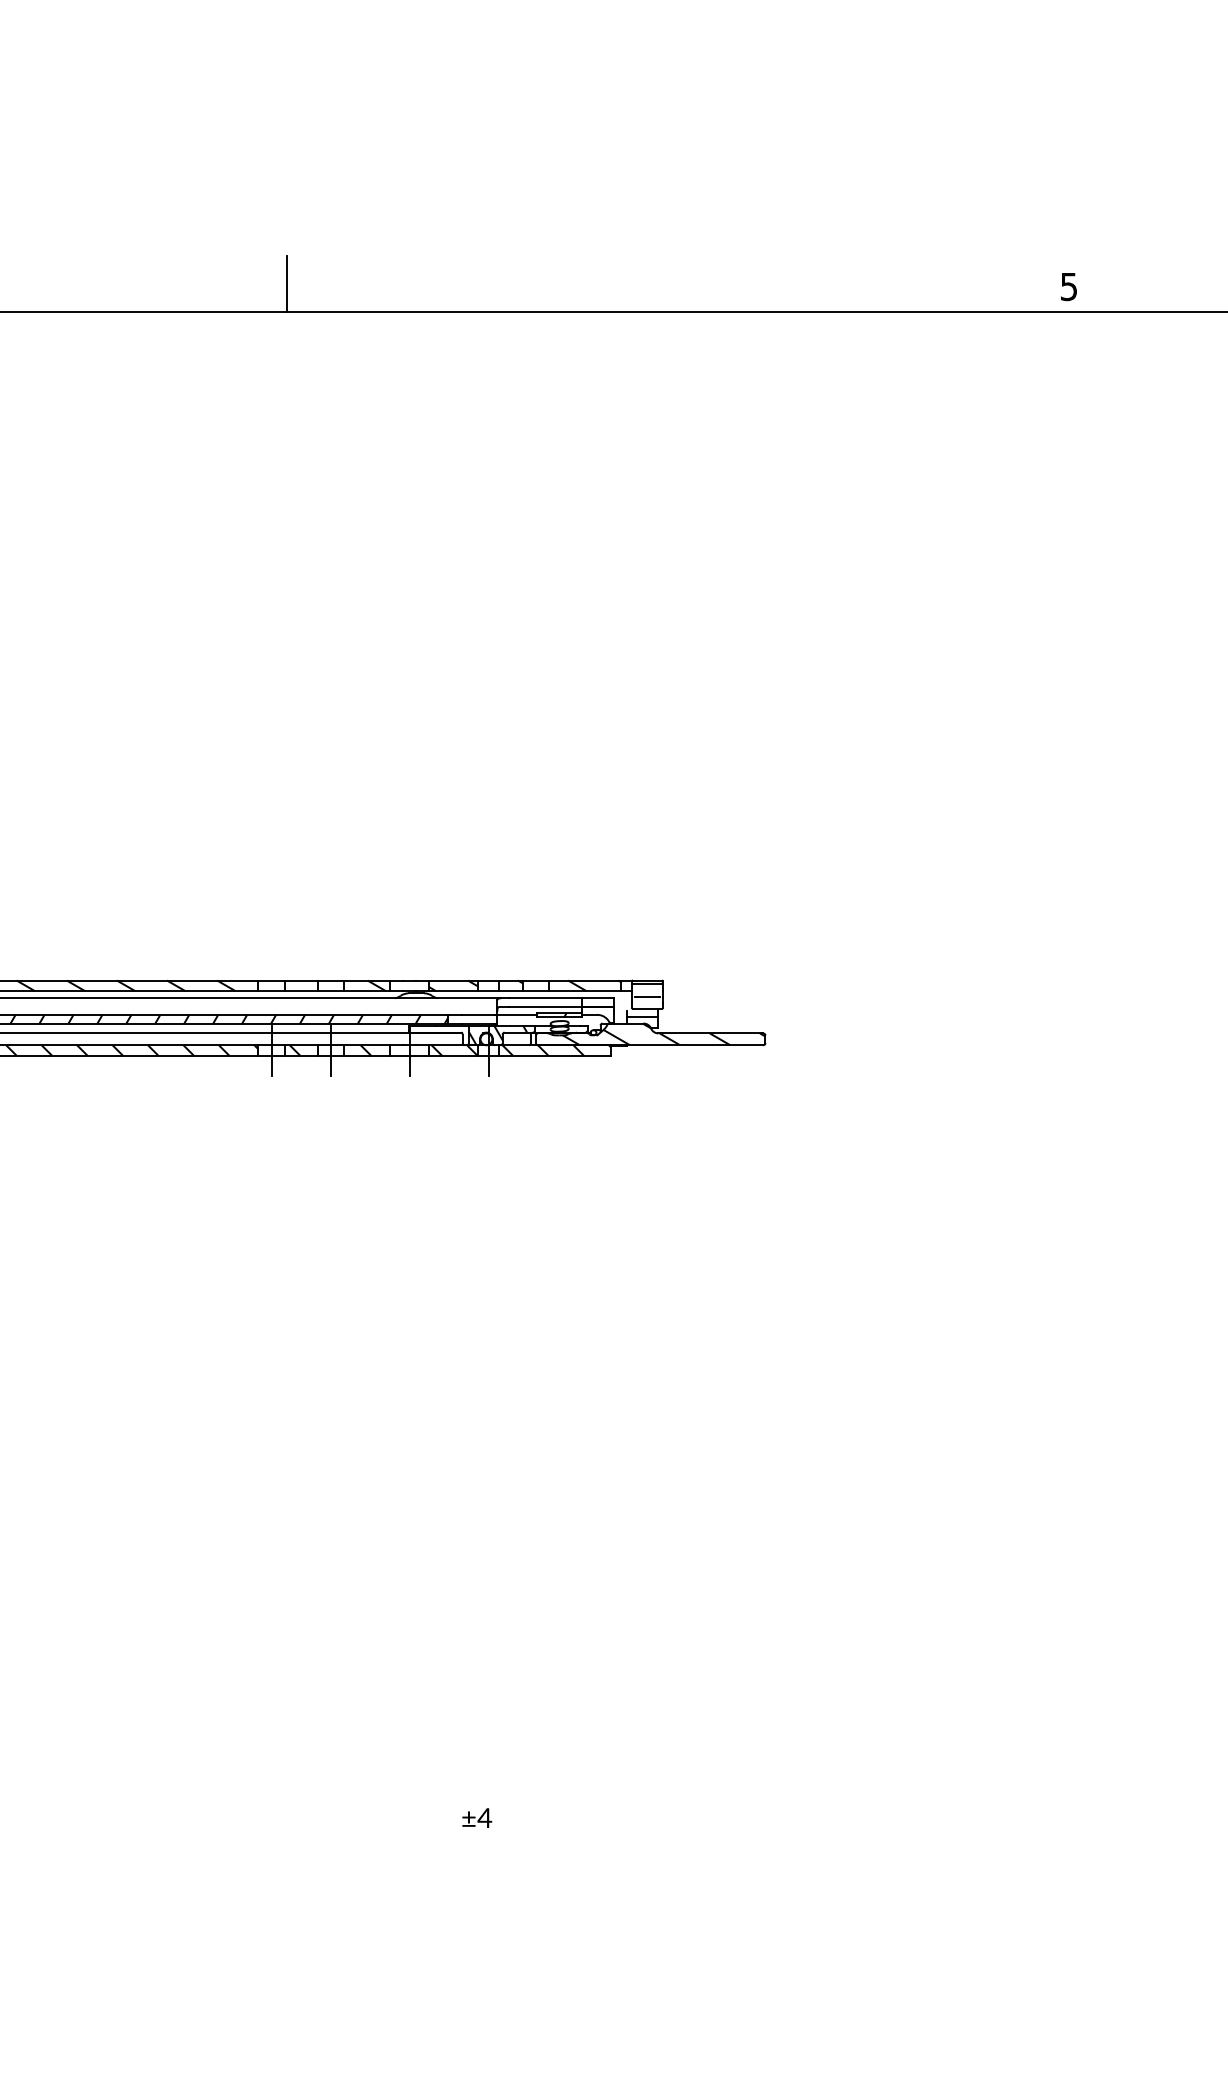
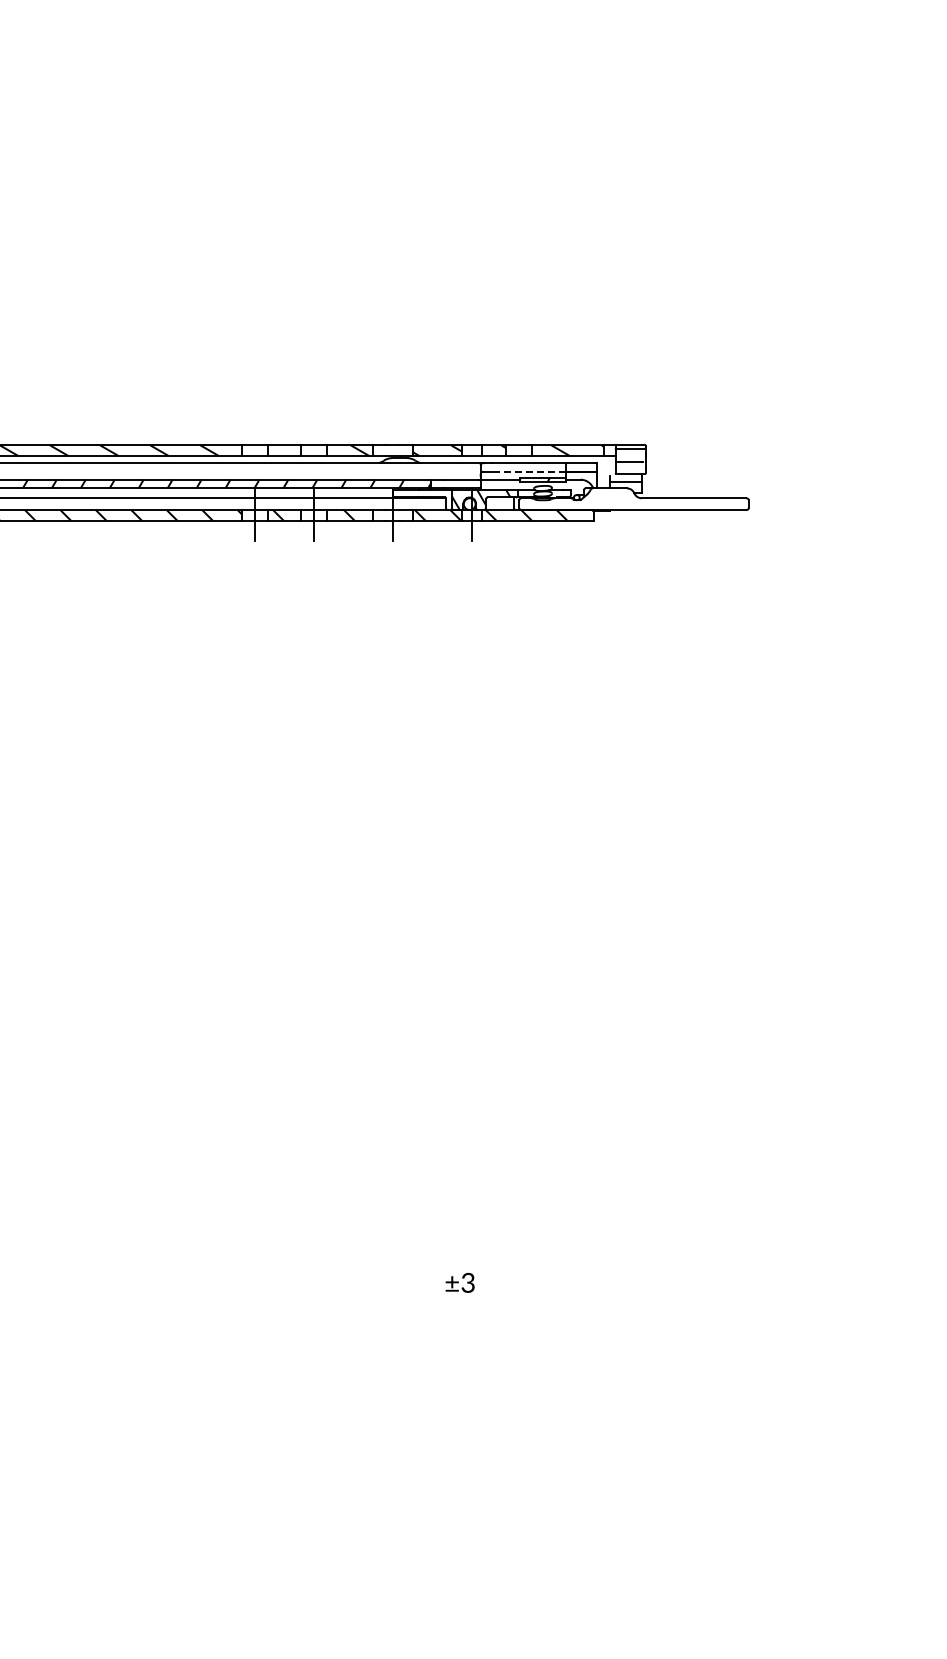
line: (545, 1006) -> (528, 471), solid -> dashed
hatch: (663, 1034) -> (646, 499), removed
text: (484, 1818) -> (467, 1283), ±4 -> ±3

